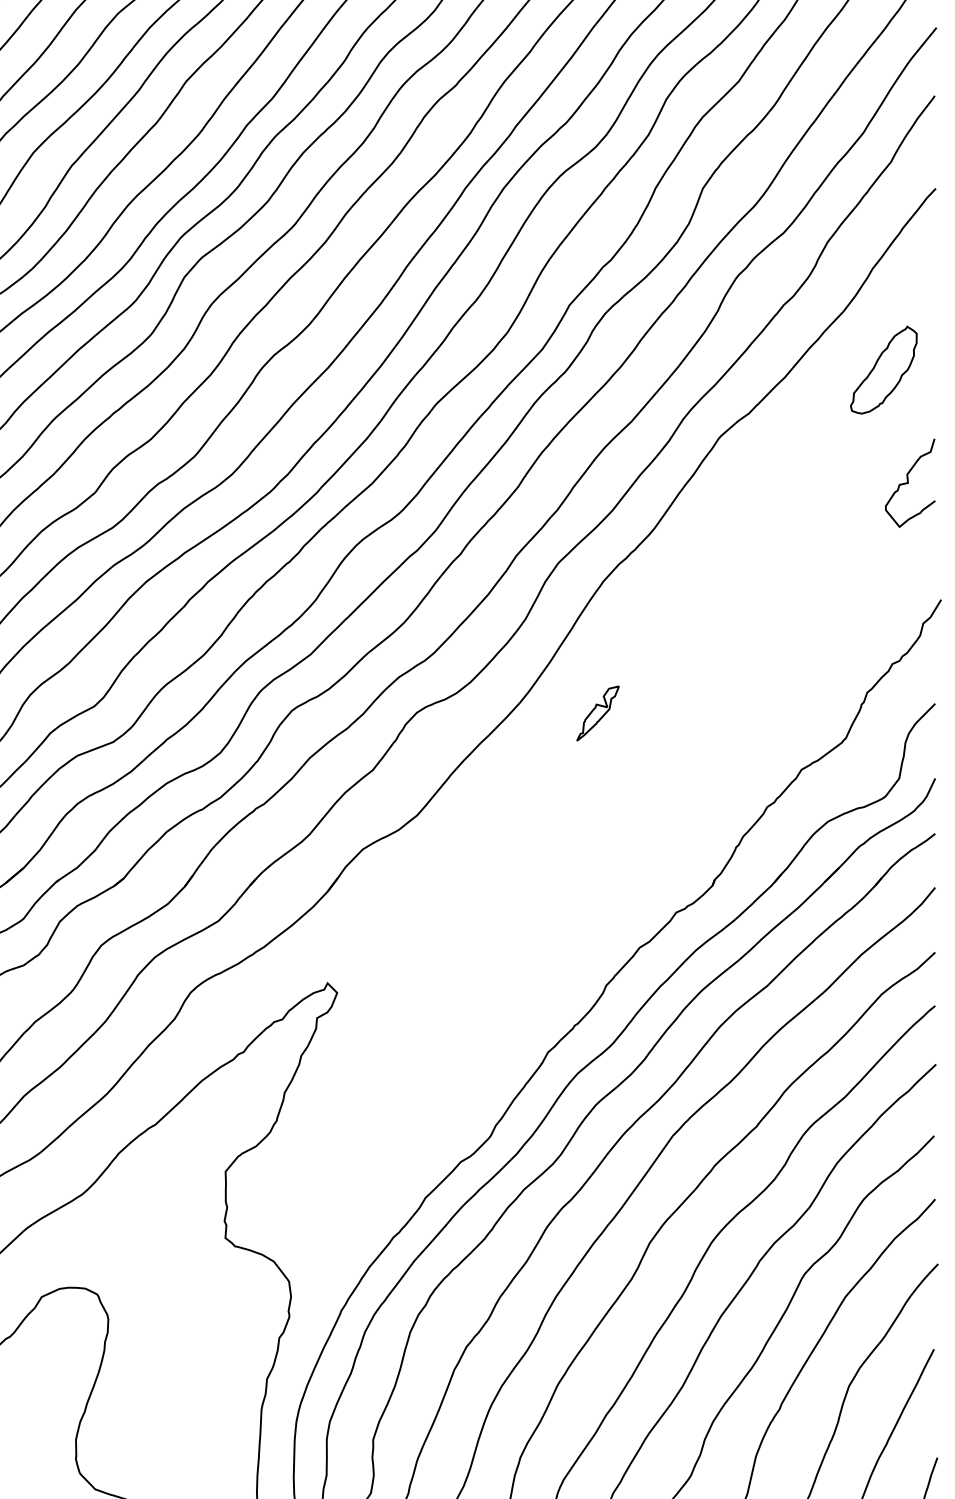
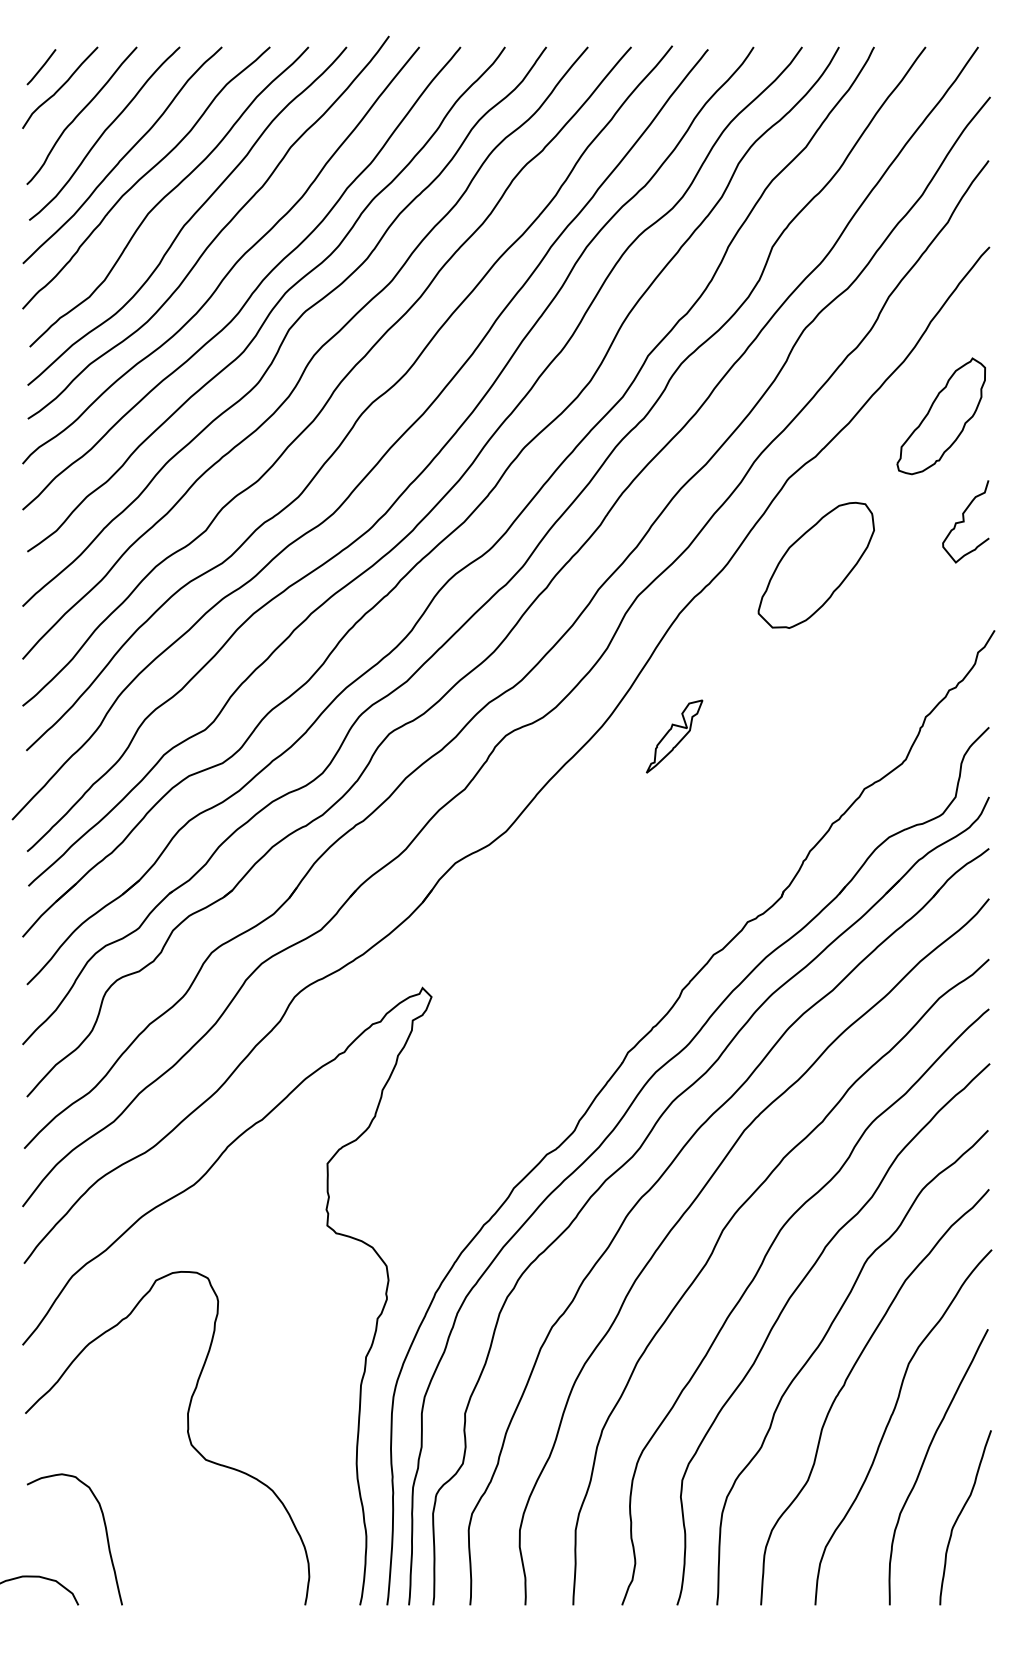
part: (883, 370) -> (940, 416), size x1.43
part: (749, 529) -> (815, 564), added
part: (597, 713) -> (674, 736), size x1.43

